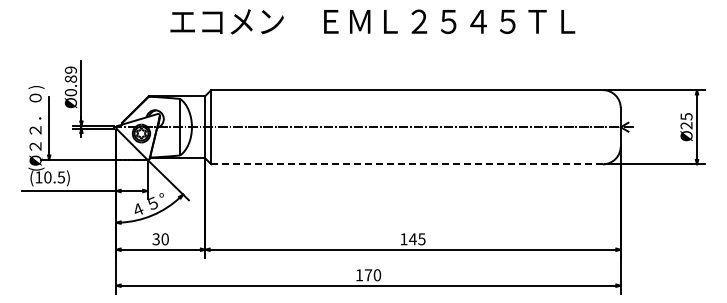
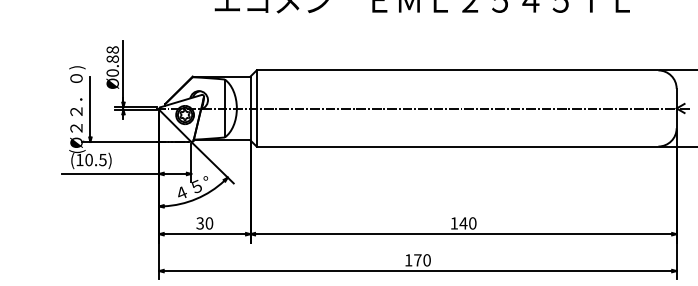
text: (70, 69) -> (112, 49), Ø0.89 -> Ø0.88
line: (407, 164) -> (457, 146), dashed -> solid
text: (421, 239) -> (472, 223), 145 -> 140

